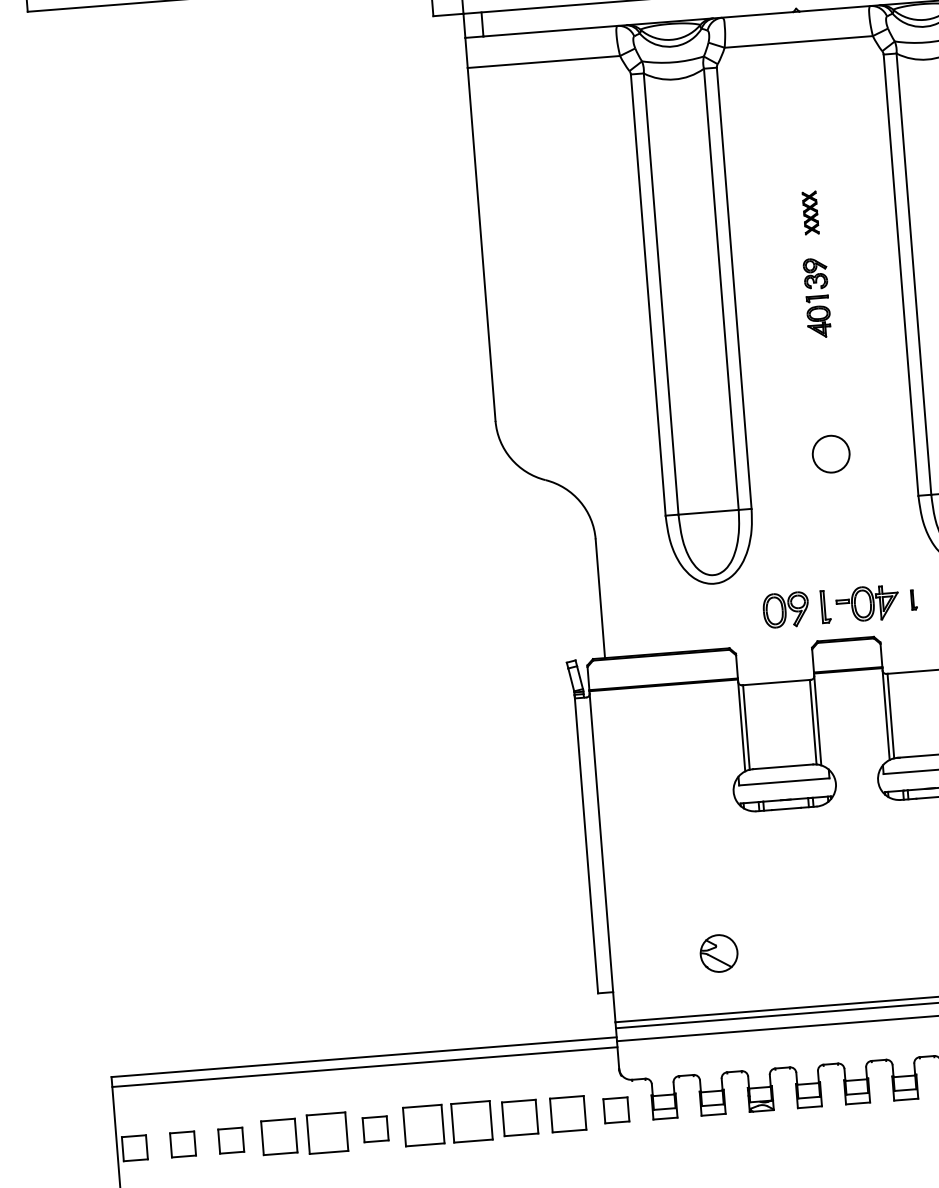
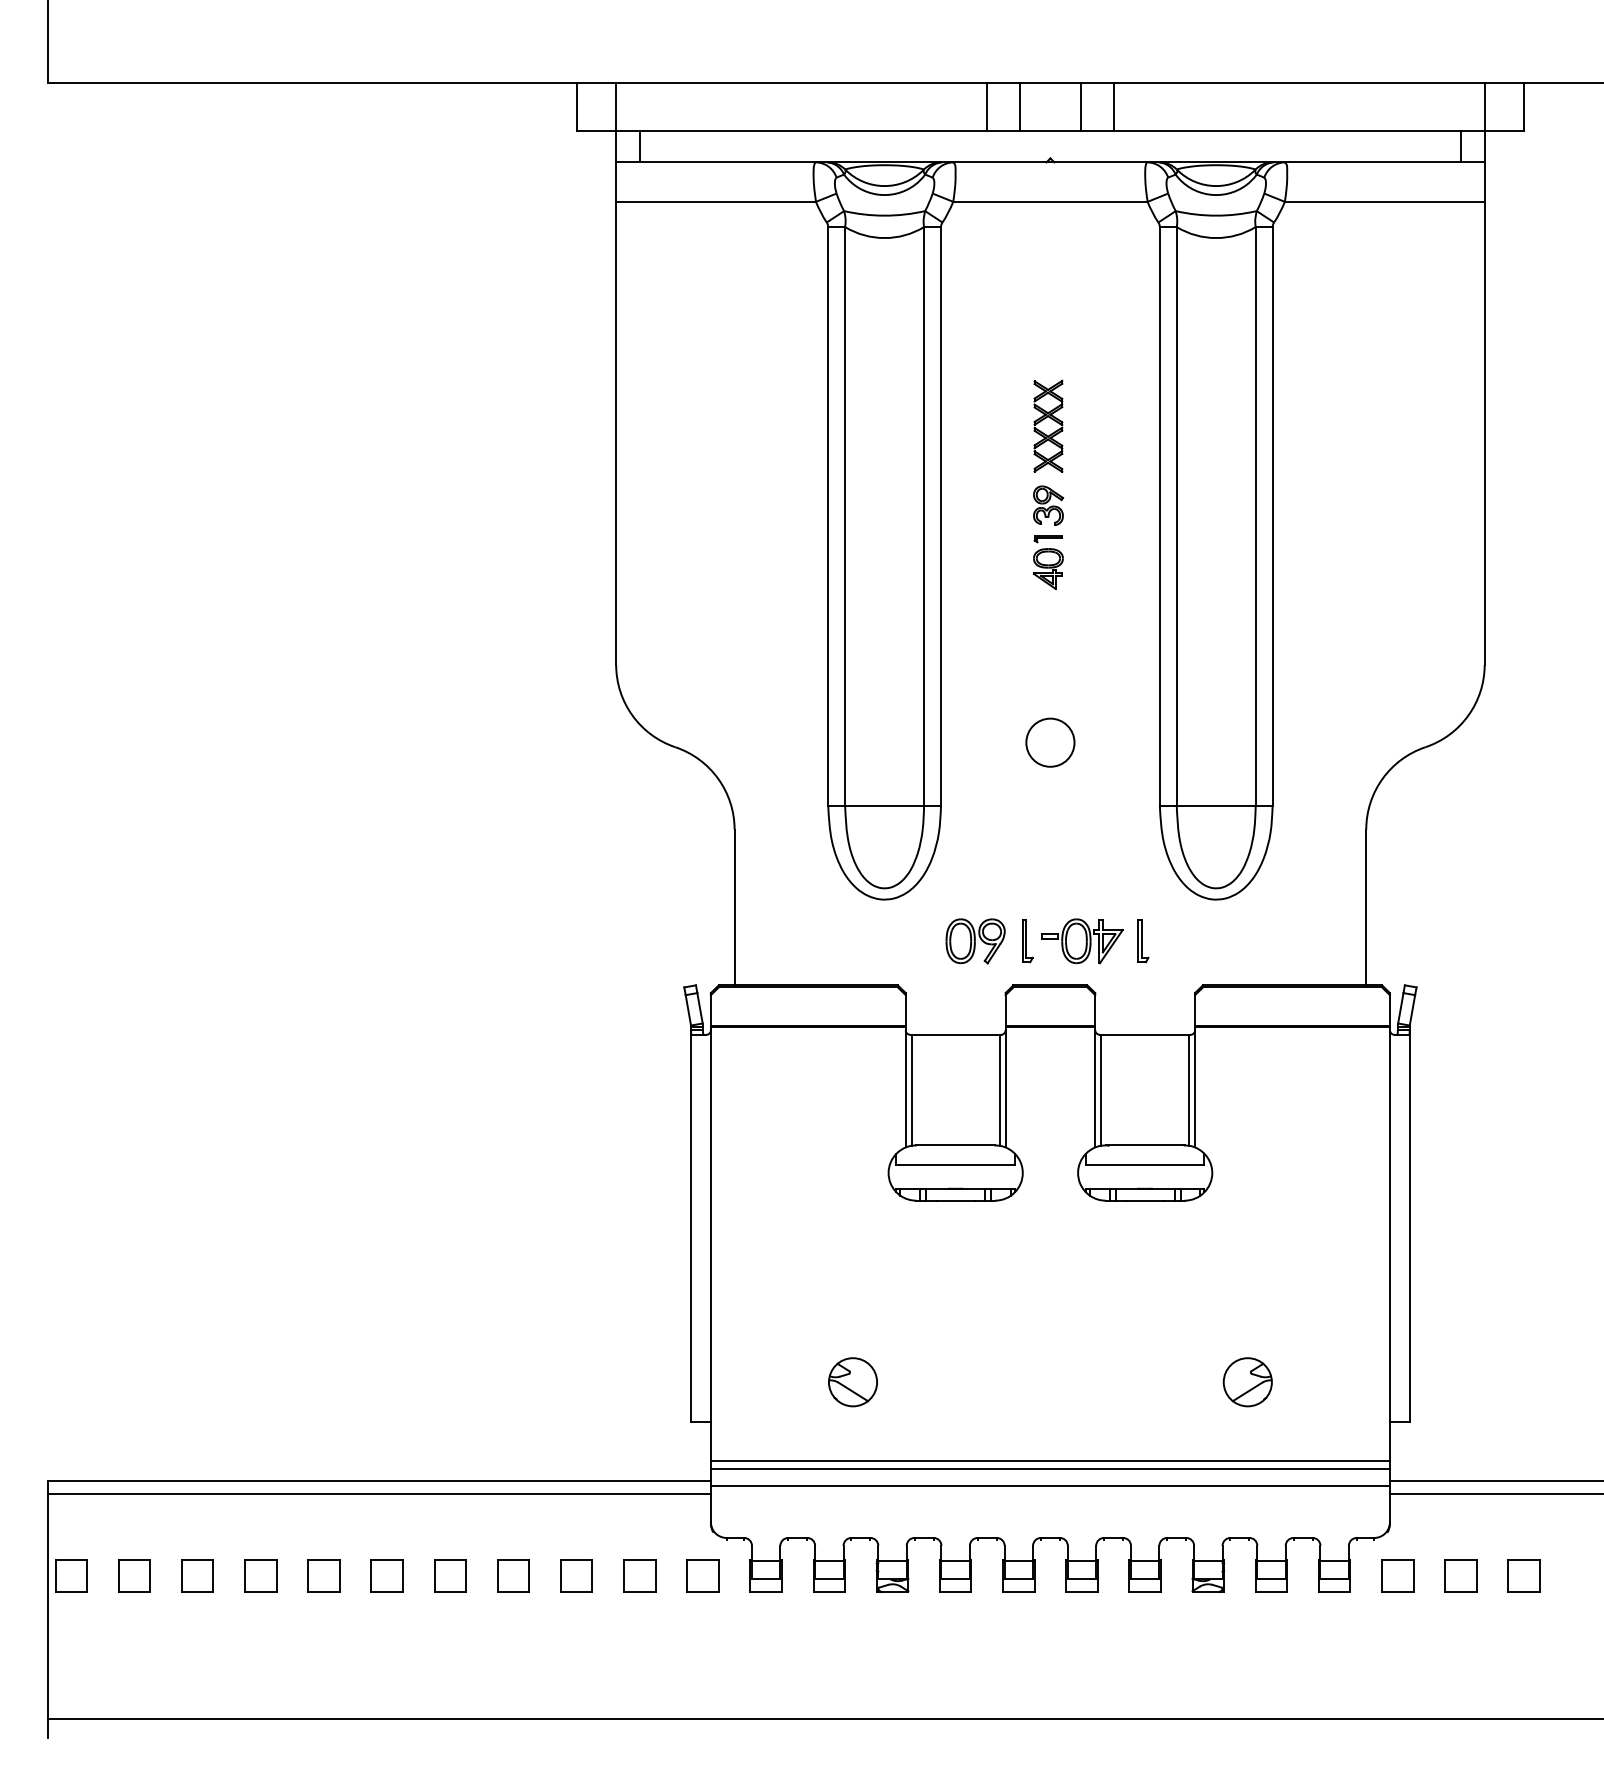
part: (810, 212) -> (1048, 425), size x1.67
part: (914, 600) -> (1143, 941), size x1.67
part: (567, 1113) -> (639, 1575), size x0.71
part: (519, 1117) -> (576, 1575), size x0.71
part: (471, 1121) -> (513, 1575), size x0.62
part: (423, 1124) -> (450, 1575), size x0.62
part: (327, 1132) -> (323, 1575), size x0.62
part: (279, 1136) -> (260, 1575), size x0.71

